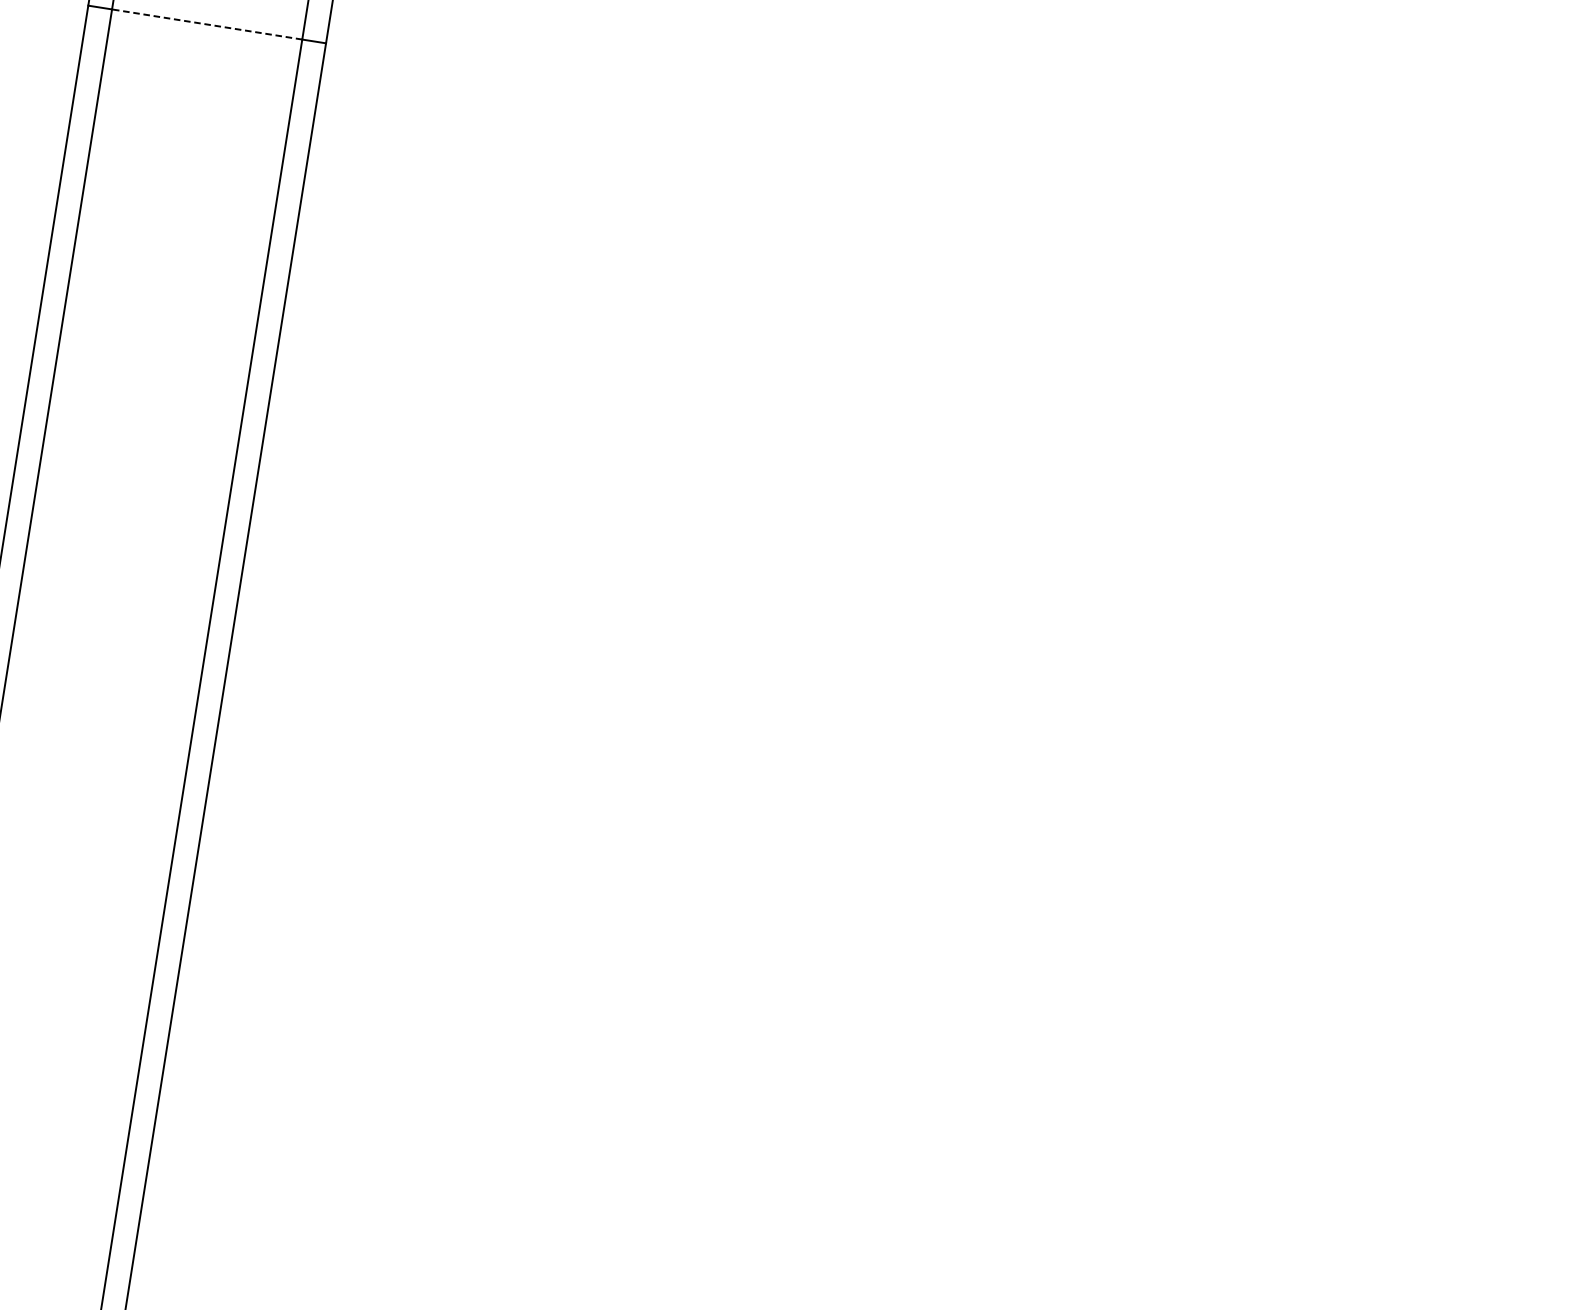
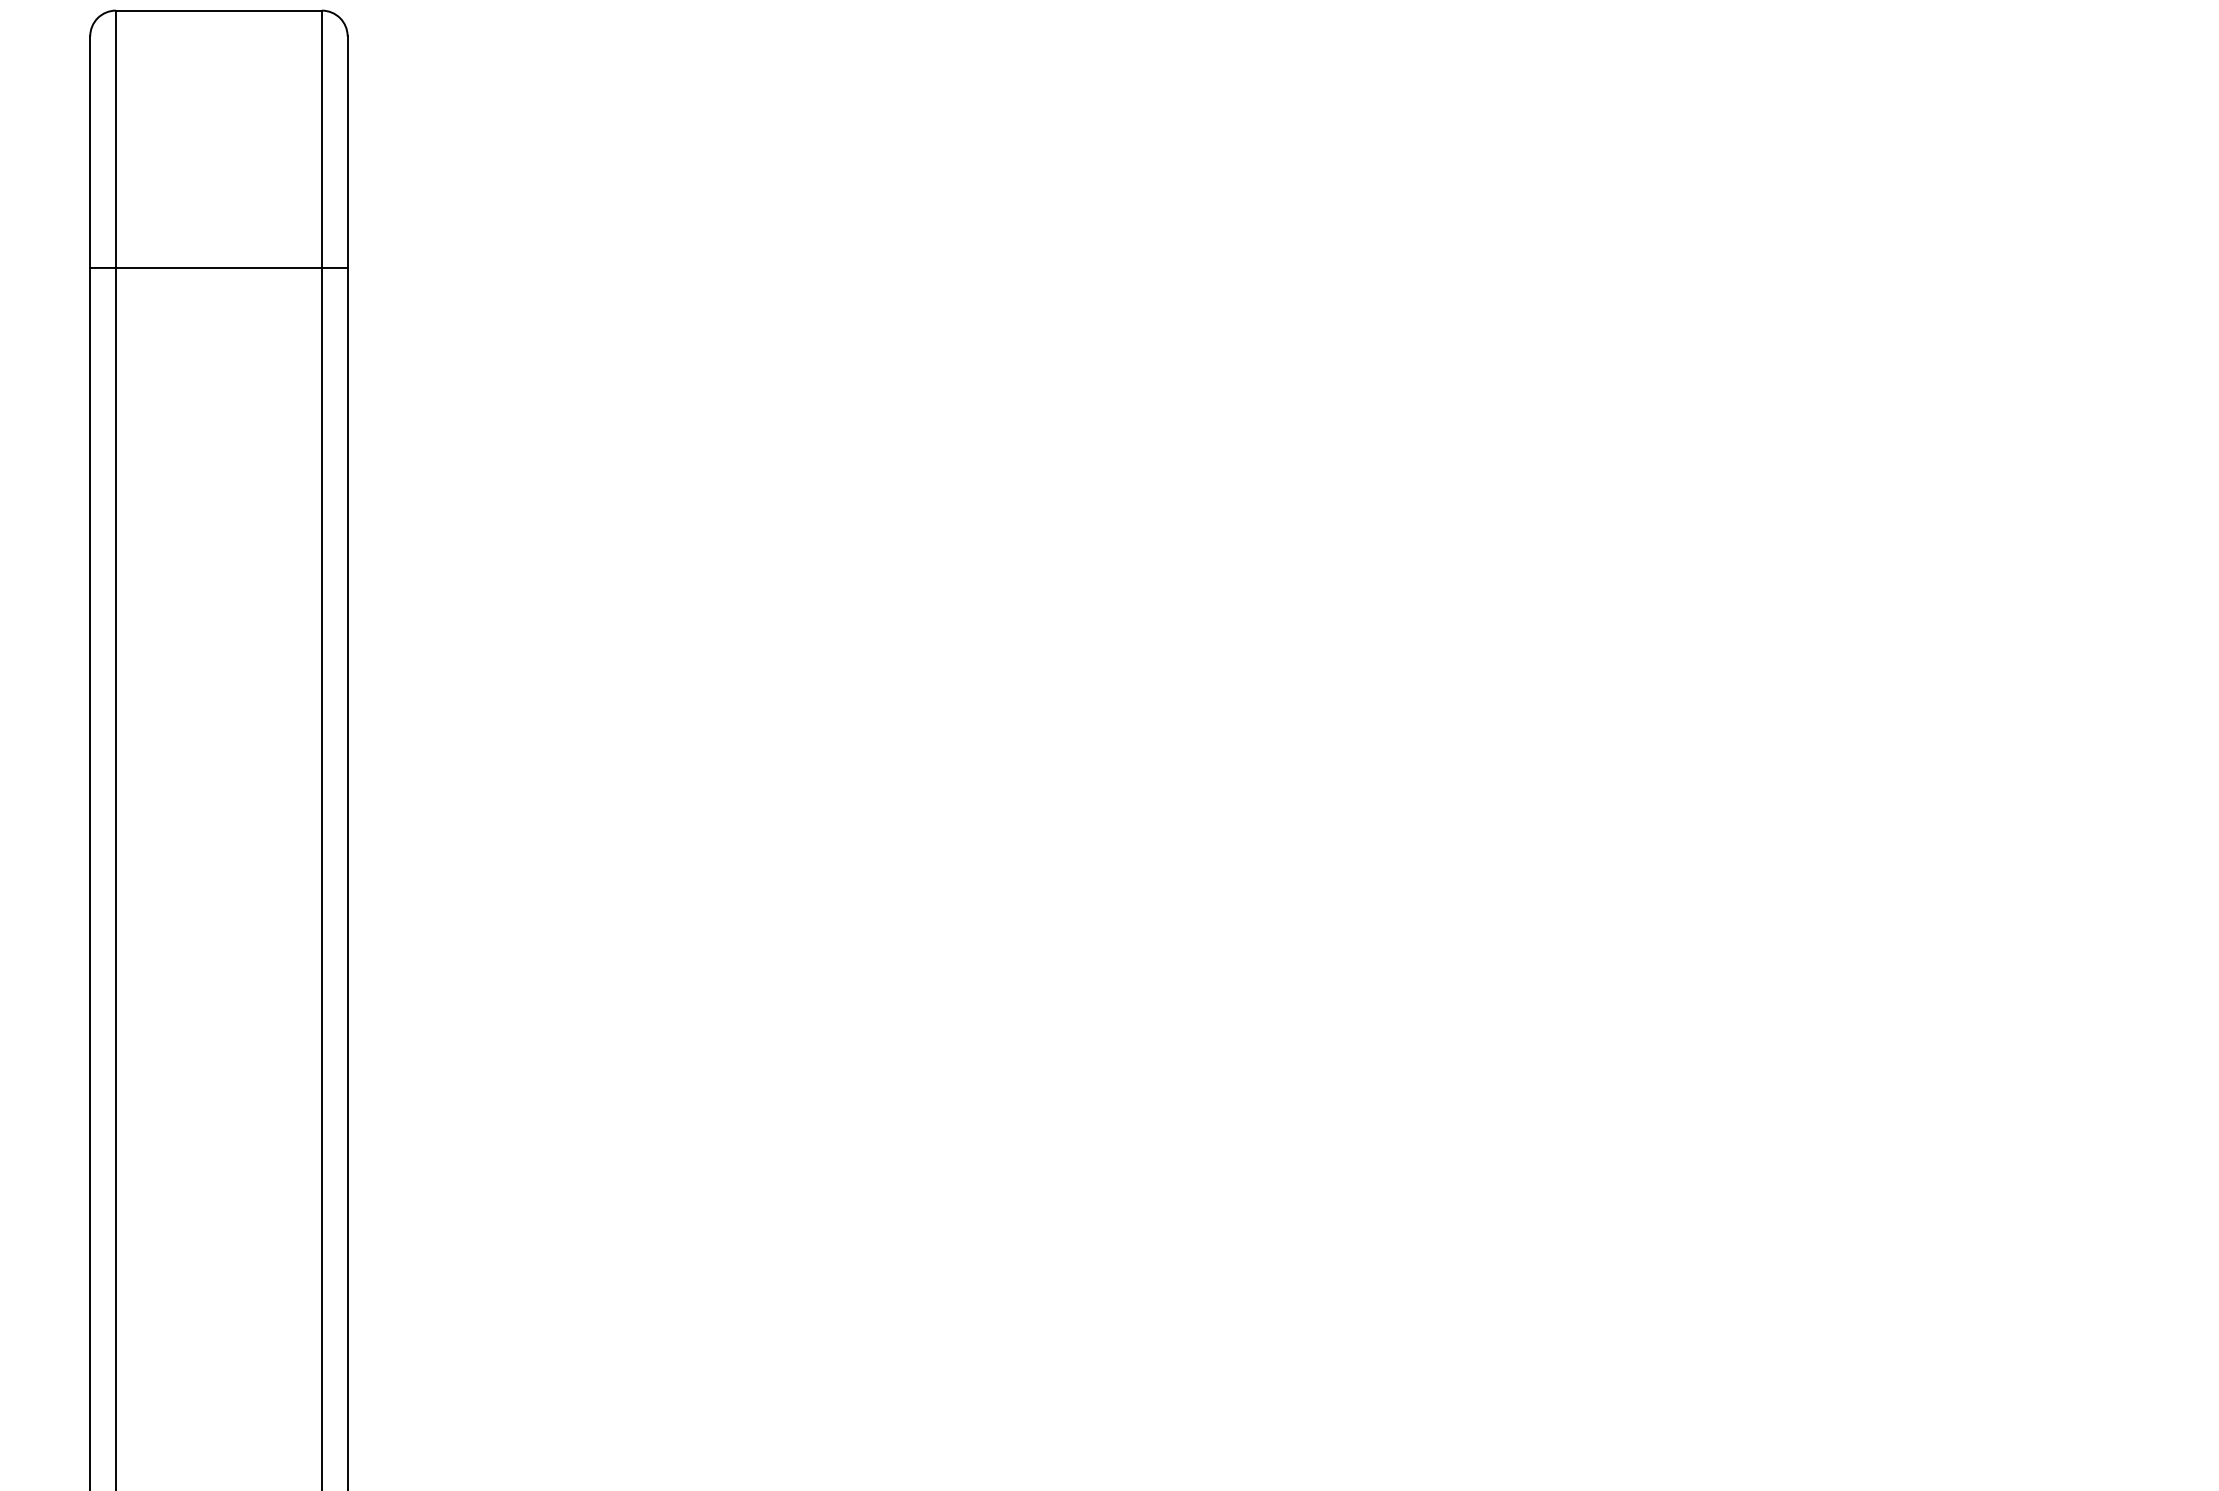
line: (206, 23) -> (218, 267), dashed -> solid

